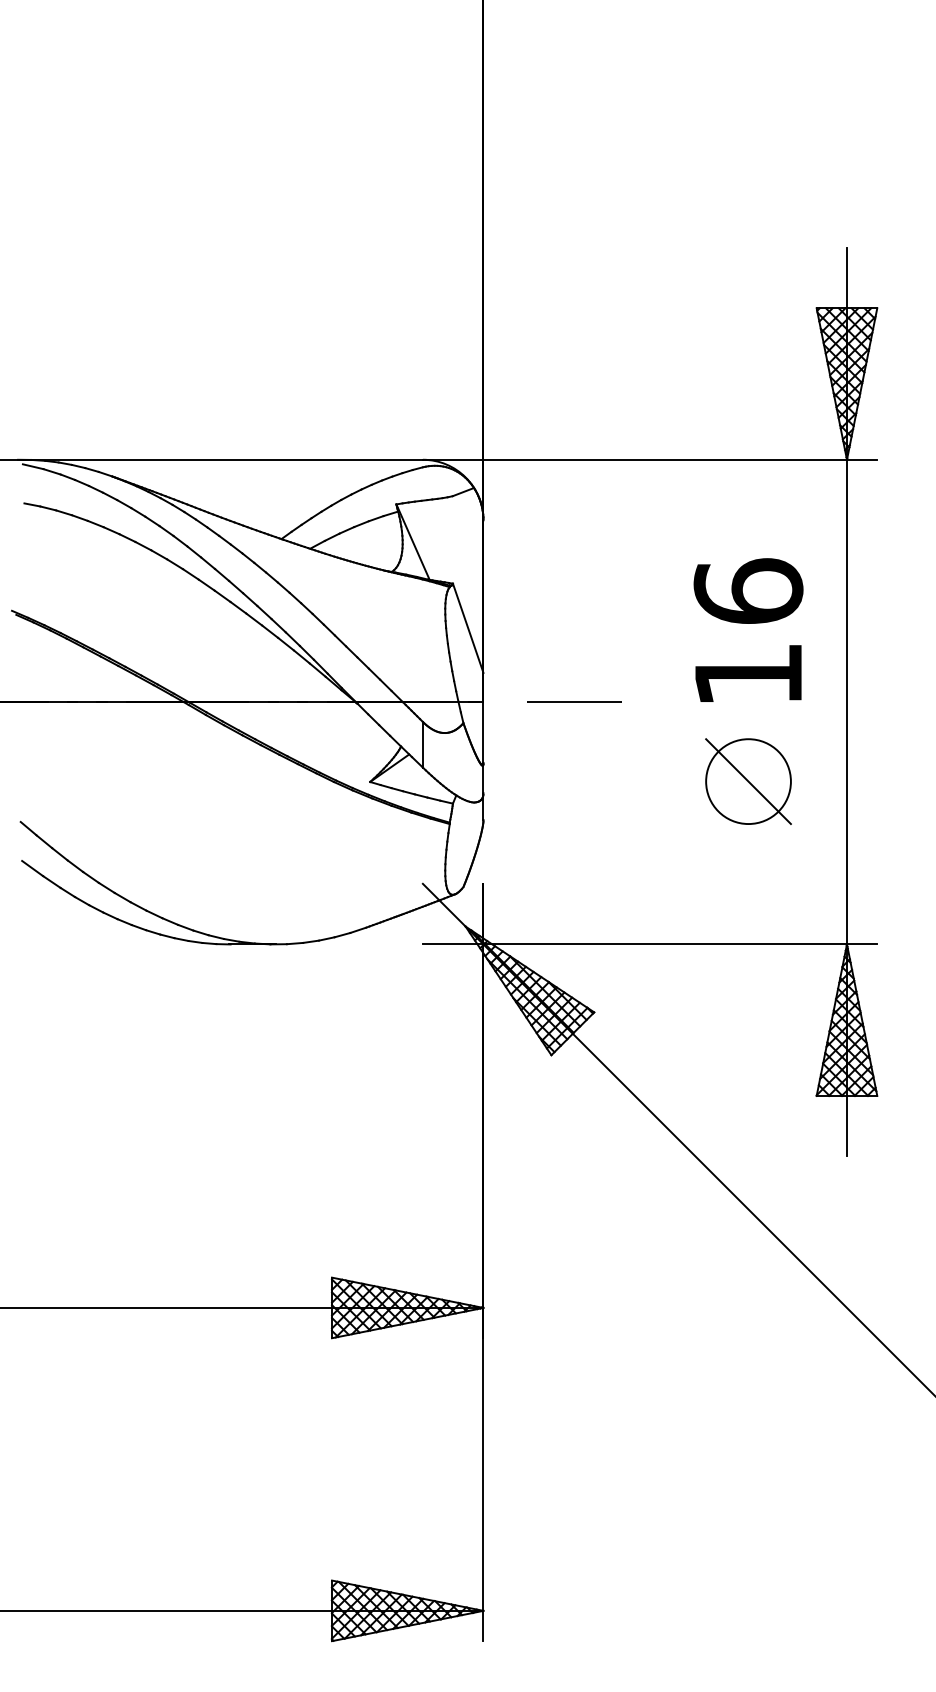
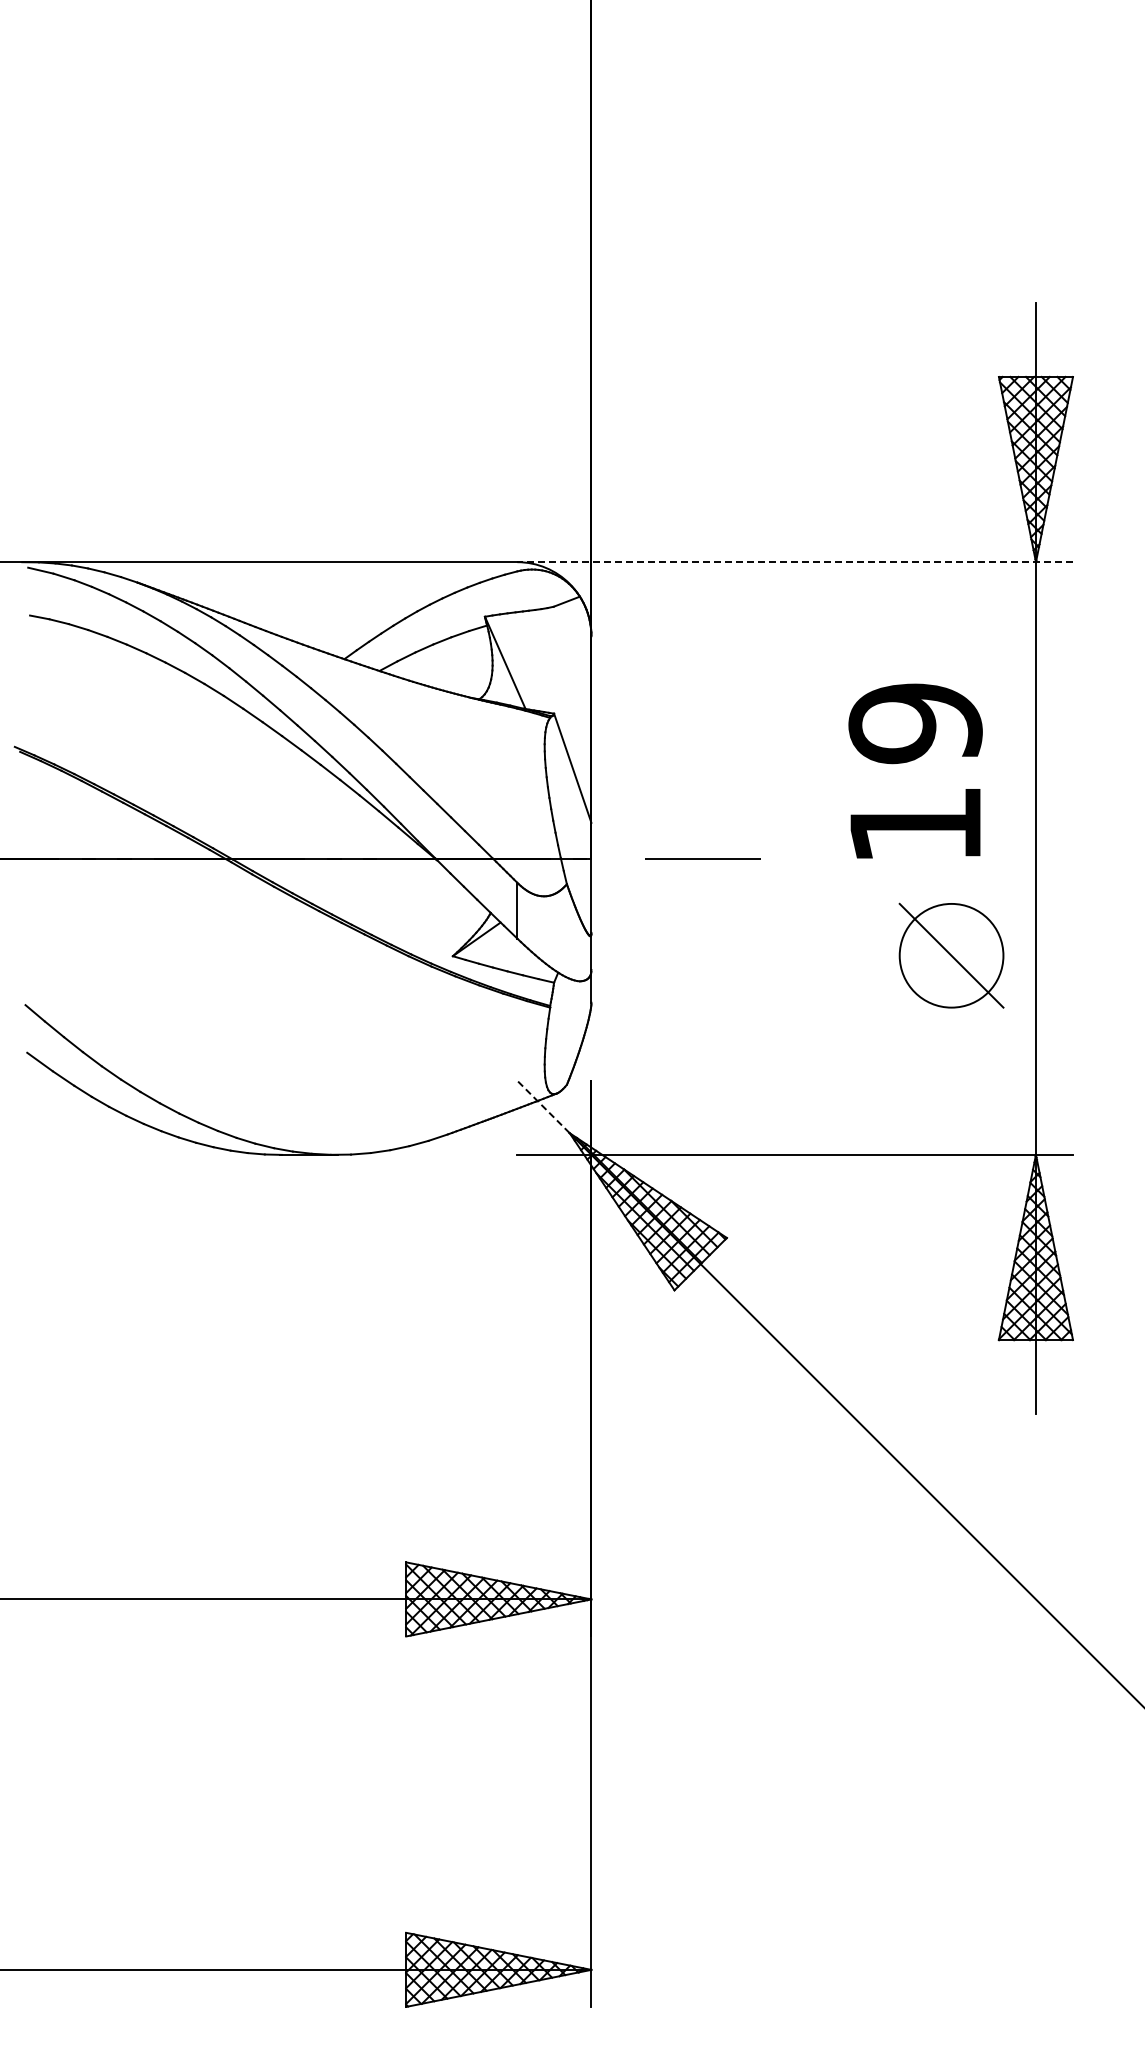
line: (650, 460) -> (795, 562), solid -> dashed
text: (748, 591) -> (915, 723), 16 -> 19
part: (748, 781) -> (951, 955), moved
line: (444, 904) -> (543, 1106), solid -> dashed

